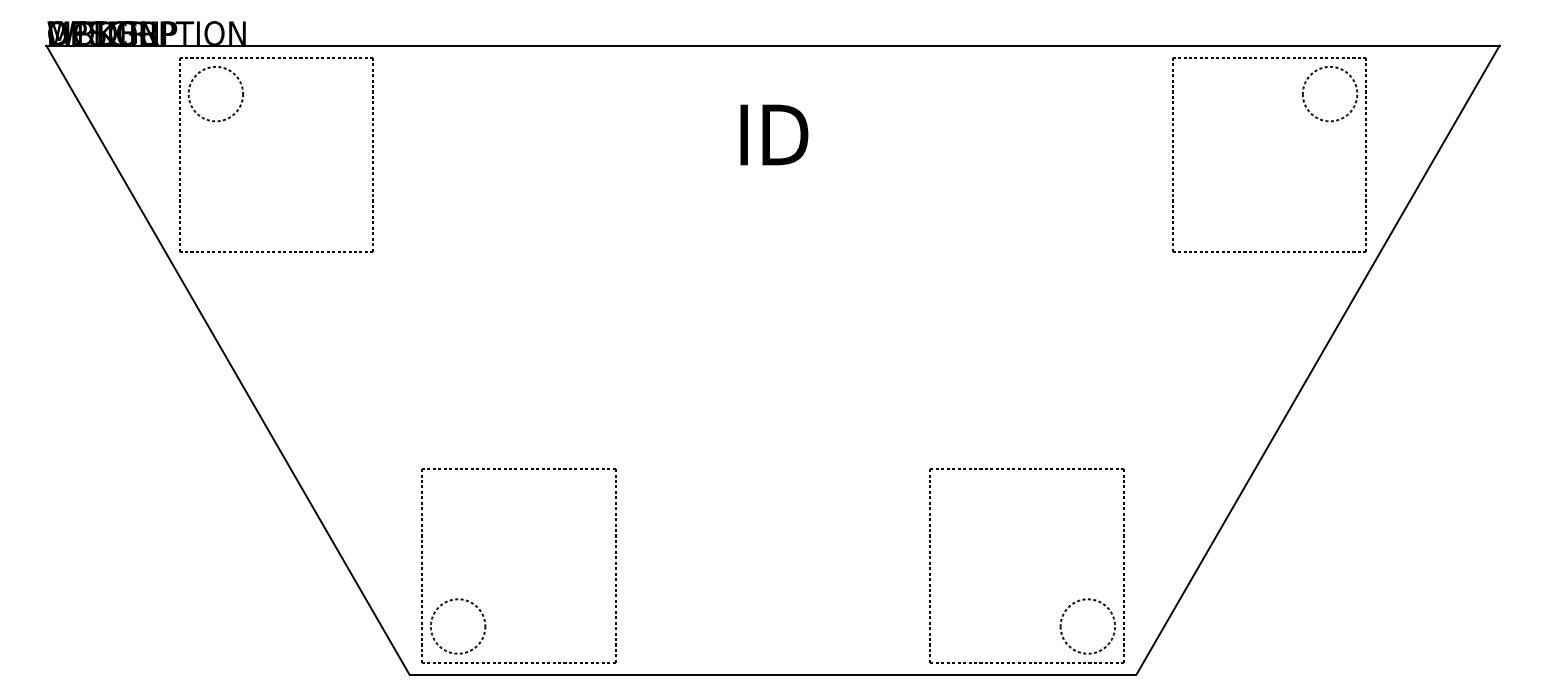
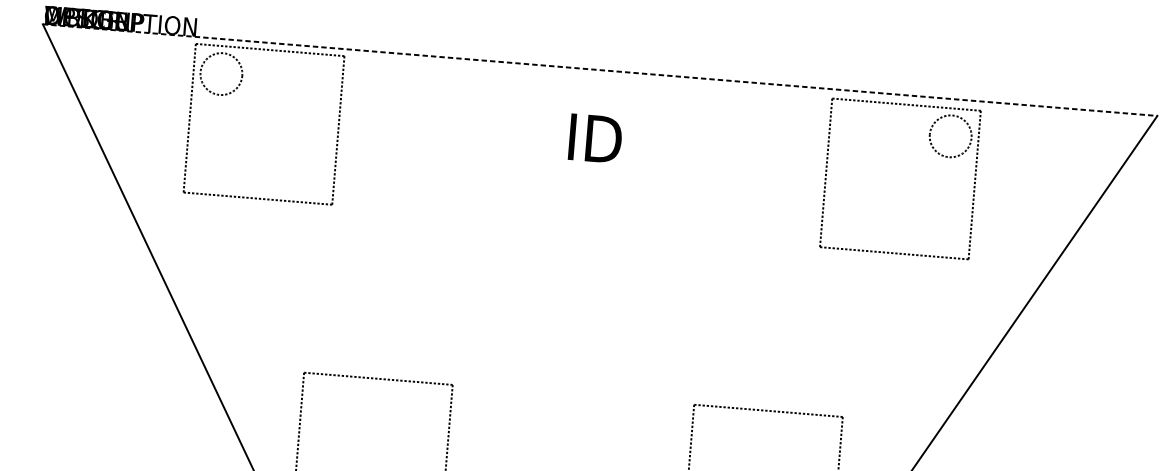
line: (773, 45) -> (600, 70), solid -> dashed
part: (235, 114) -> (235, 90), moved
part: (1310, 114) -> (934, 150), moved

